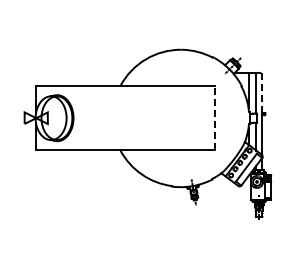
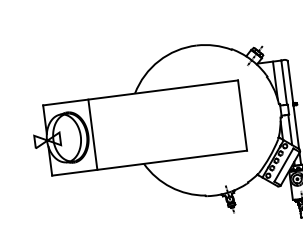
line: (261, 93) -> (289, 82), dashed -> solid
line: (214, 117) -> (242, 114), dashed -> solid
line: (77, 118) -> (92, 135), added

